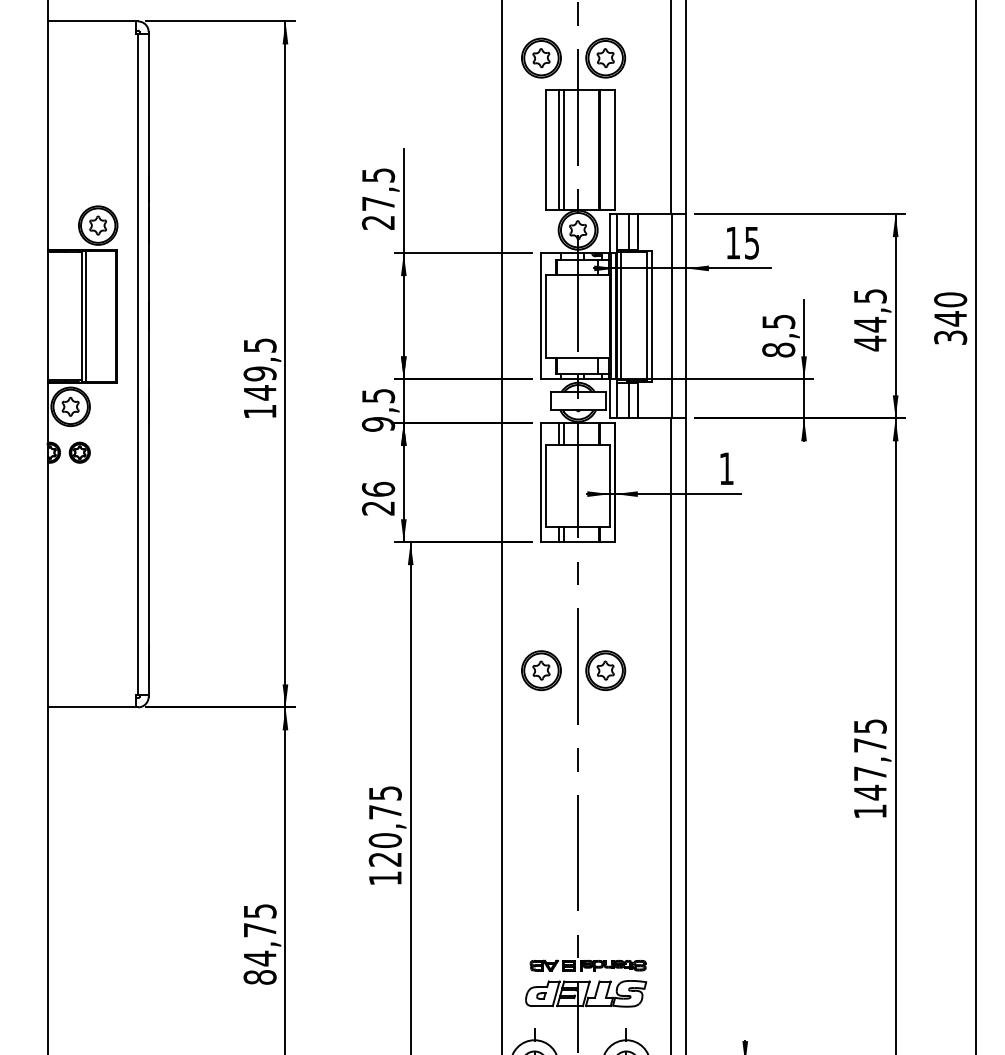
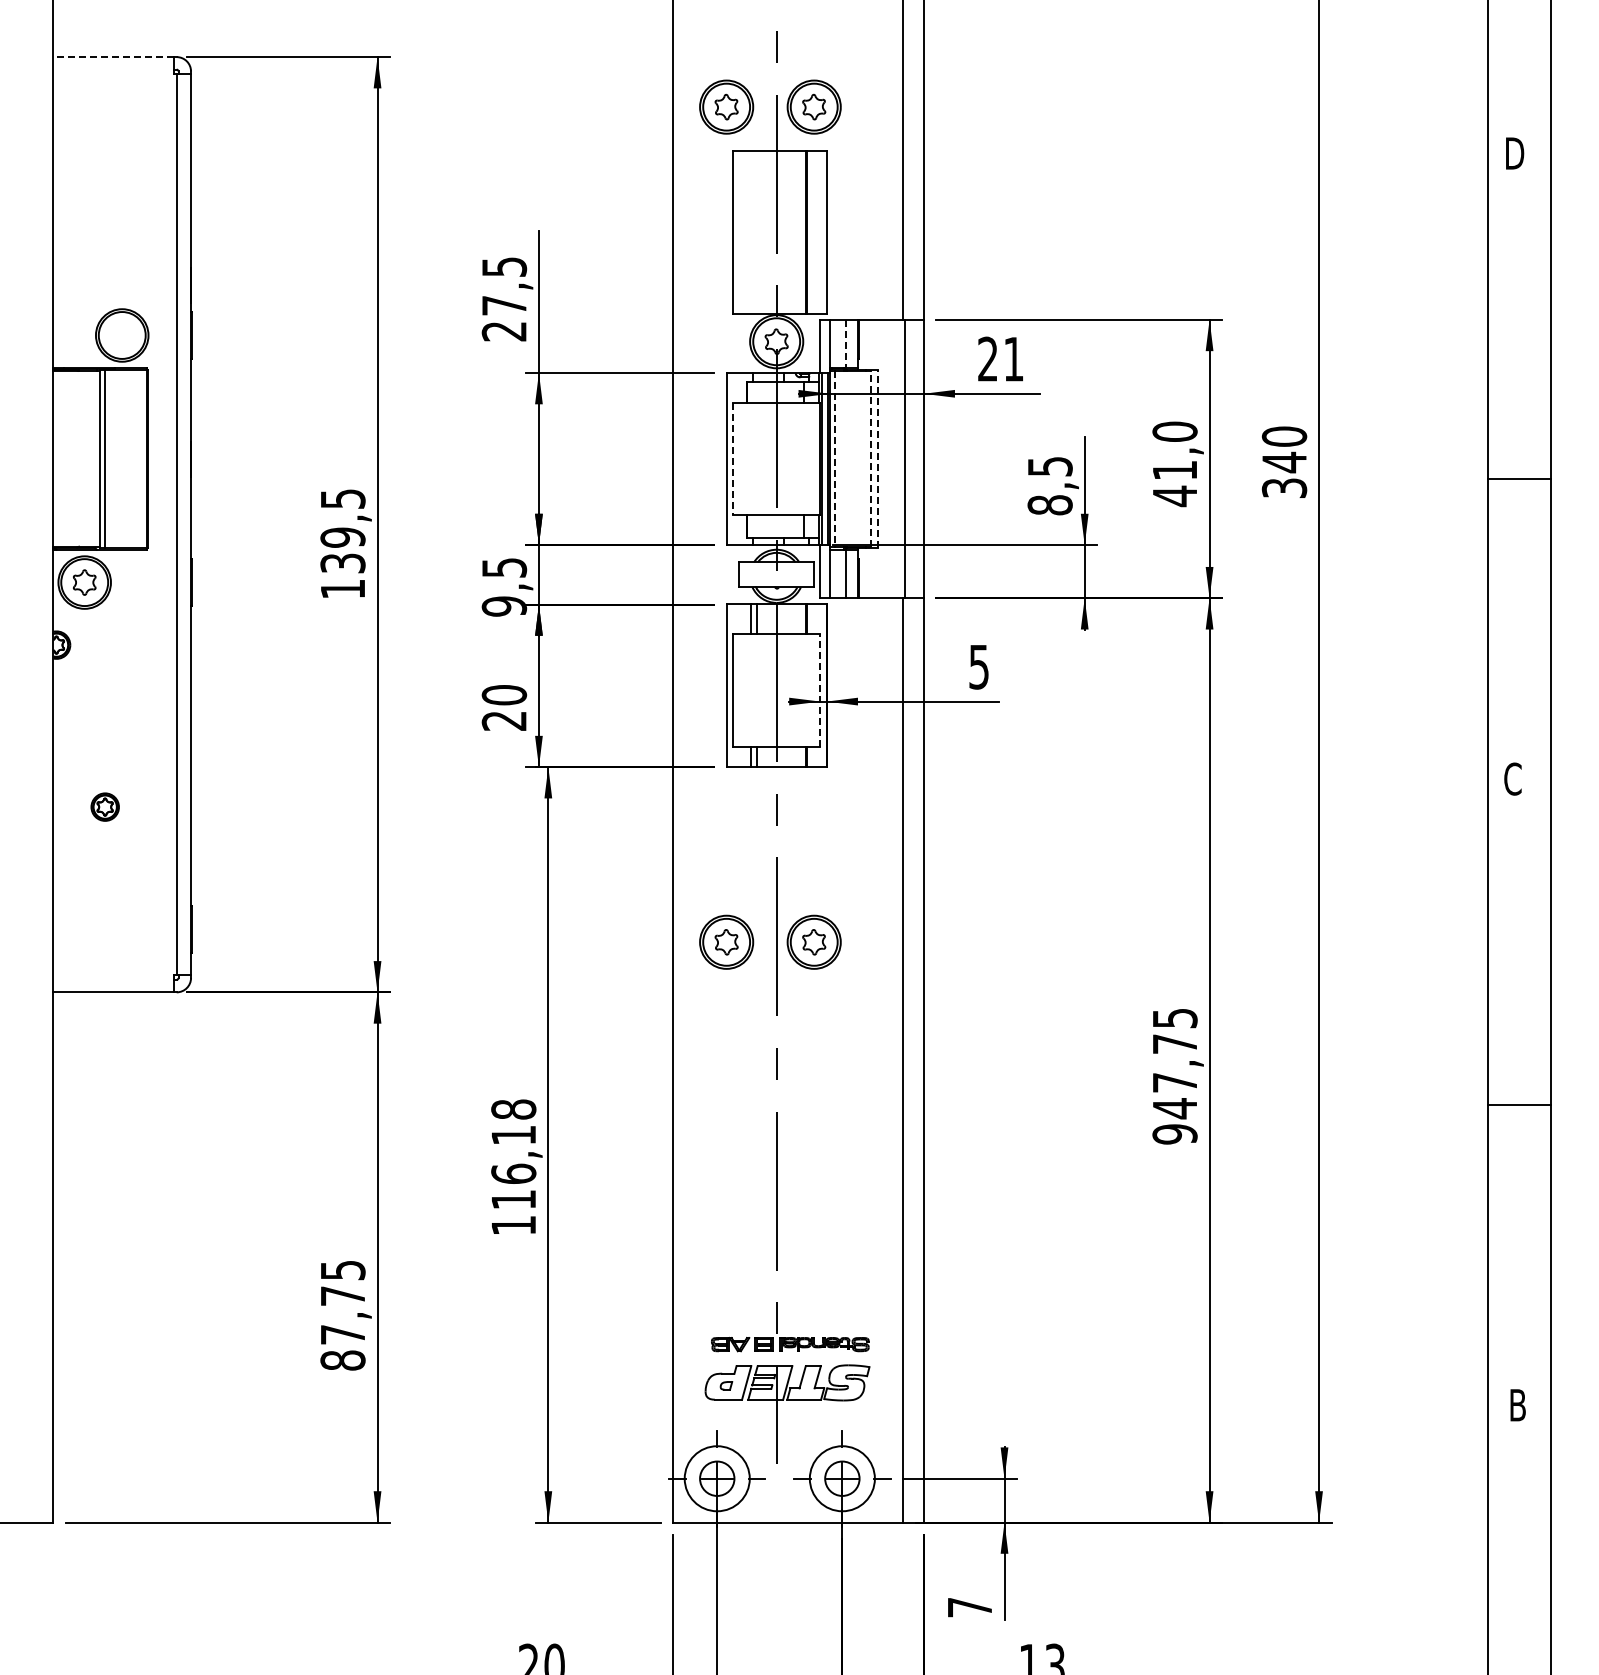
line: (91, 21) -> (113, 57), solid -> dashed
line: (559, 149) -> (751, 231), removed
line: (563, 149) -> (756, 231), removed
part: (97, 225) -> (121, 335), removed
line: (628, 232) -> (845, 344), solid -> dashed
text: (742, 242) -> (1000, 358), 15 -> 21
text: (869, 310) -> (1174, 451), 44,5 -> 41,0
line: (652, 315) -> (877, 458), solid -> dashed
line: (545, 316) -> (732, 459), solid -> dashed
line: (621, 316) -> (835, 459), solid -> dashed
line: (646, 316) -> (870, 459), solid -> dashed
text: (259, 392) -> (342, 563), 149,5 -> 139,5
part: (79, 452) -> (104, 806), moved
text: (726, 469) -> (978, 667), 1 -> 5
line: (610, 485) -> (820, 690), solid -> dashed
text: (377, 488) -> (503, 694), 26 -> 20
text: (869, 811) -> (1174, 1134), 147,75 -> 947,75
text: (385, 826) -> (513, 1154), 120,75 -> 116,18
text: (259, 958) -> (342, 1334), 84,75 -> 87,75

